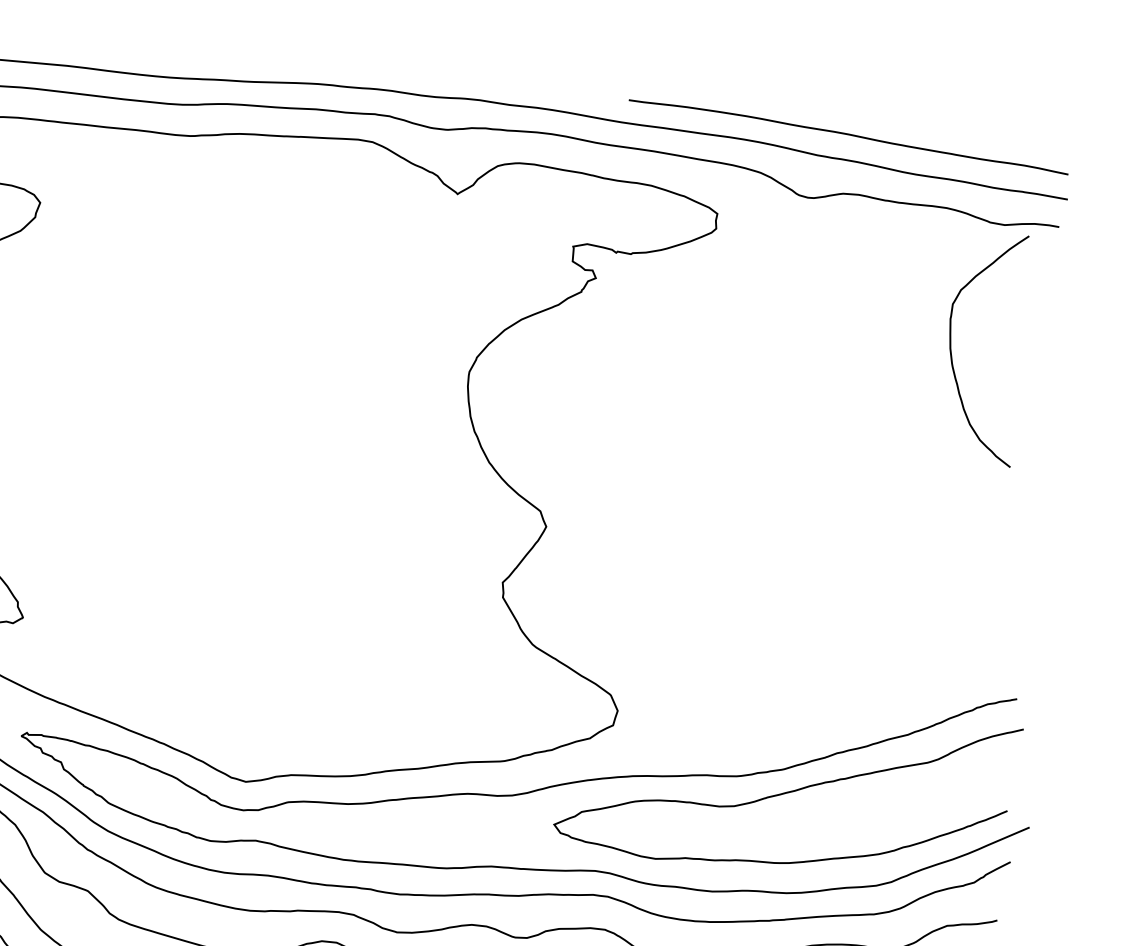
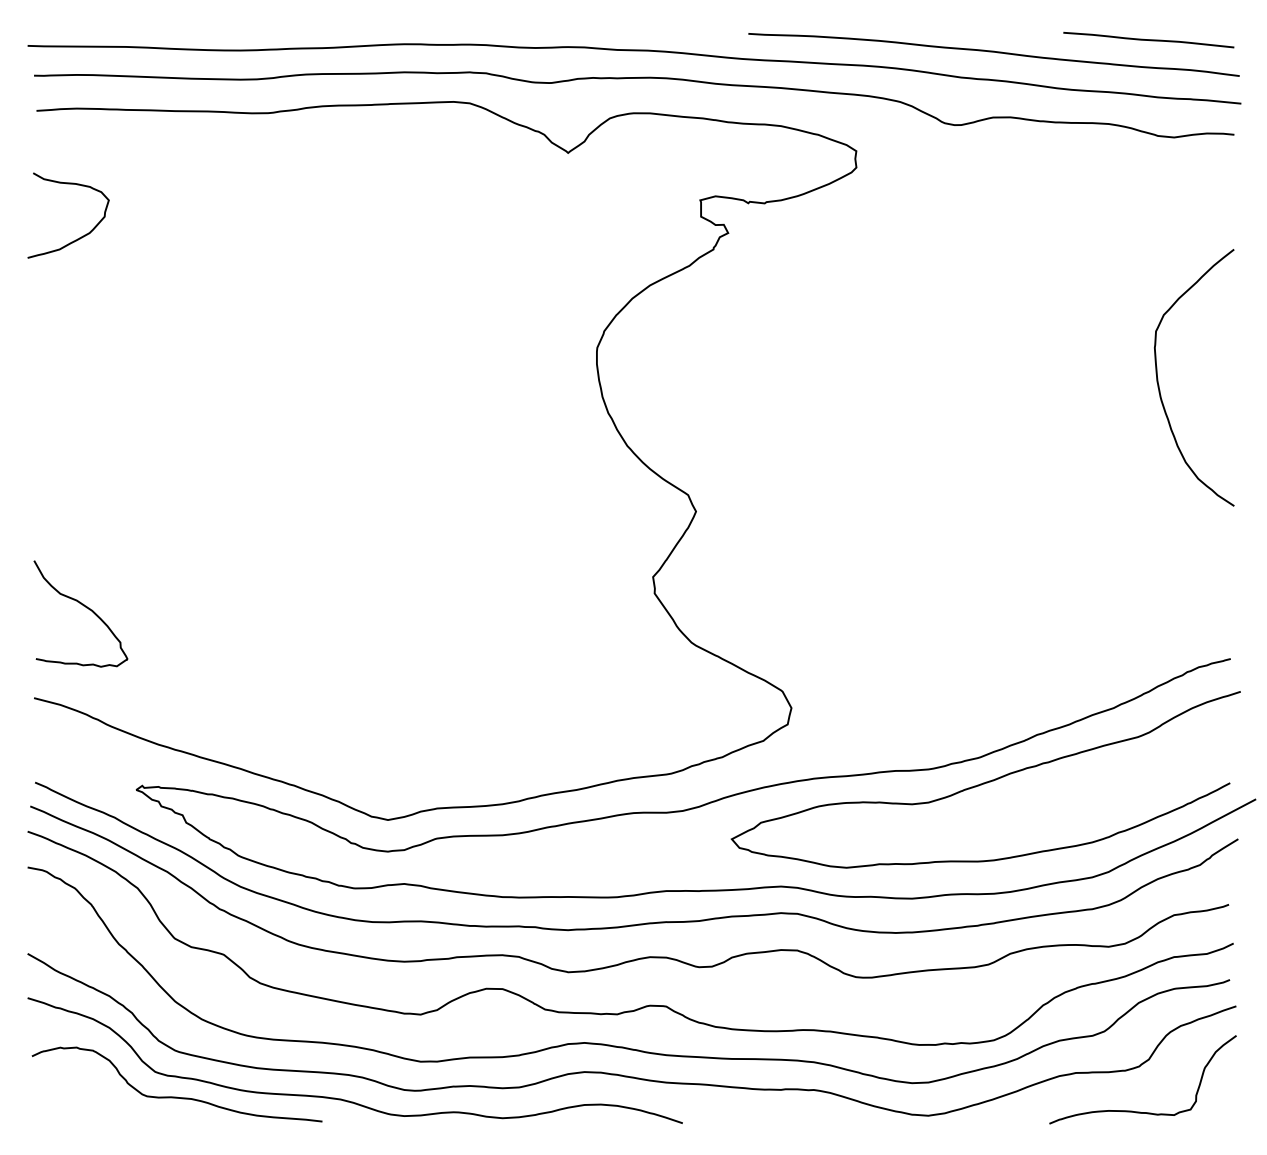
curve: (988, 135) -> (1148, 40), added
curve: (951, 353) -> (1159, 385), moved

